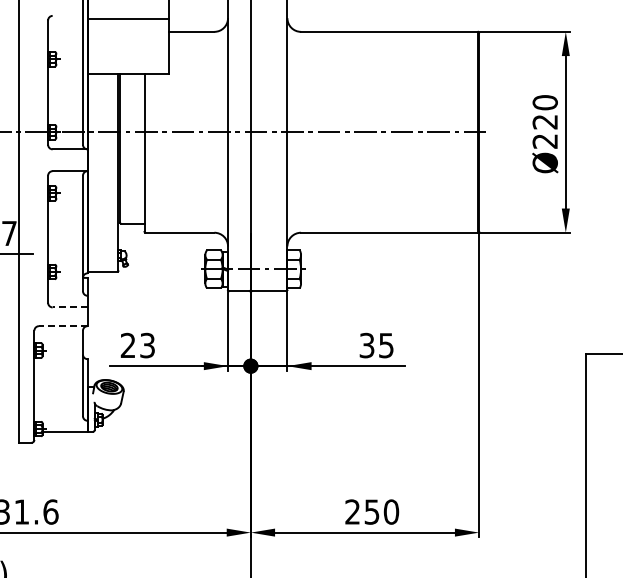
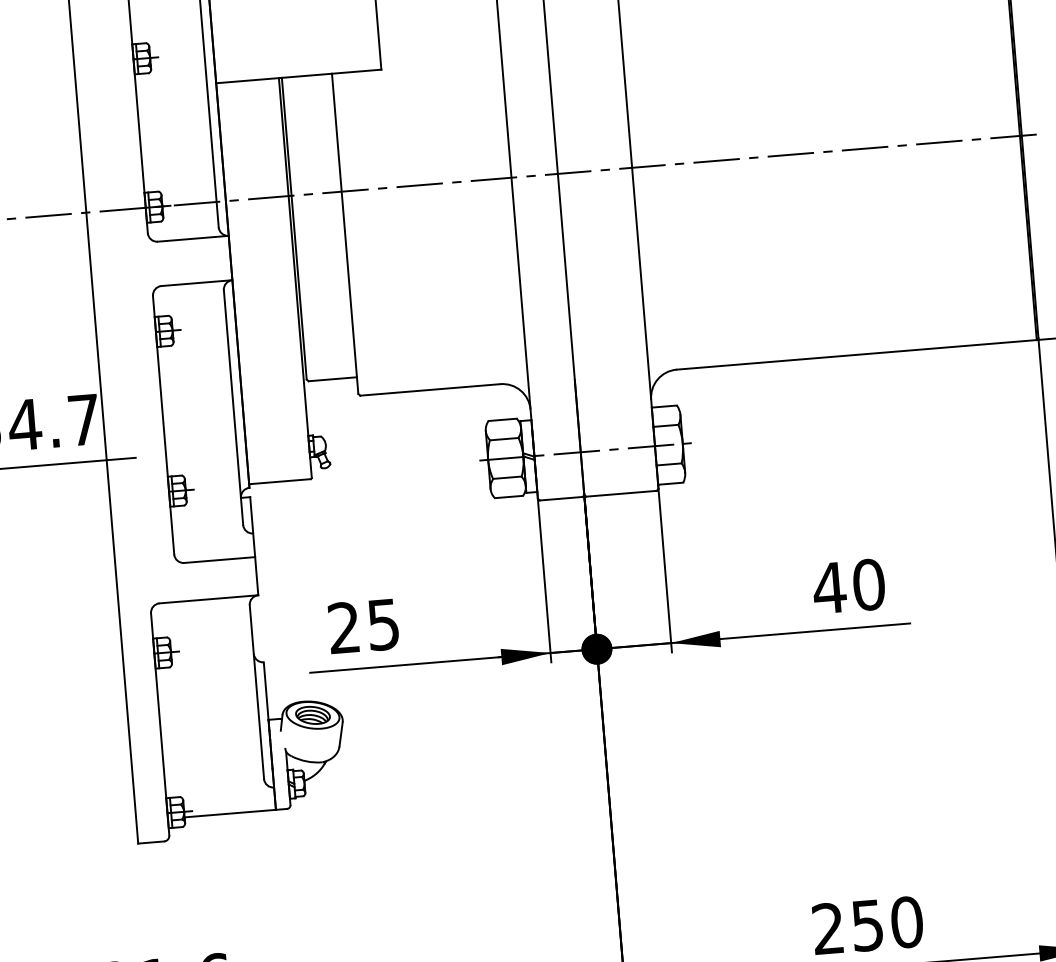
line: (69, 307) -> (218, 560), dashed -> solid
line: (62, 326) -> (207, 600), dashed -> solid
text: (147, 344) -> (383, 622), 23 -> 25
text: (376, 345) -> (848, 586), 35 -> 40

